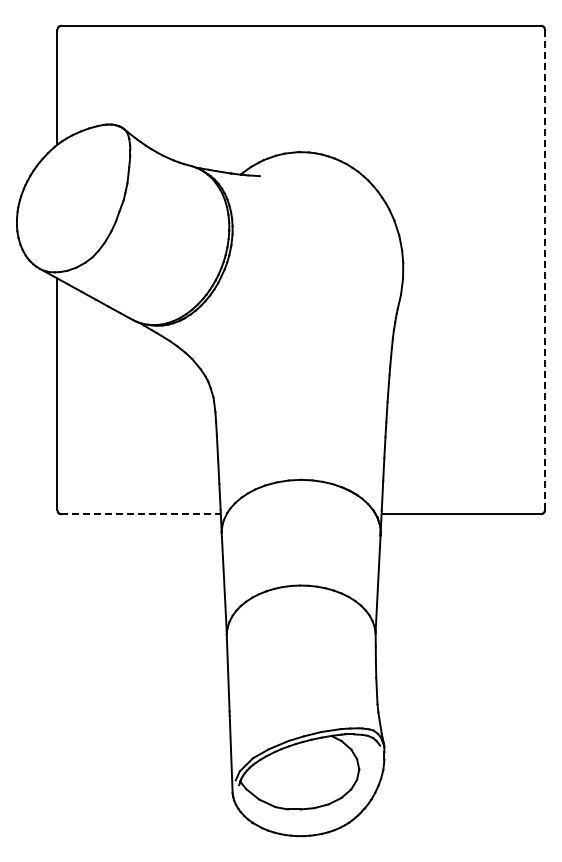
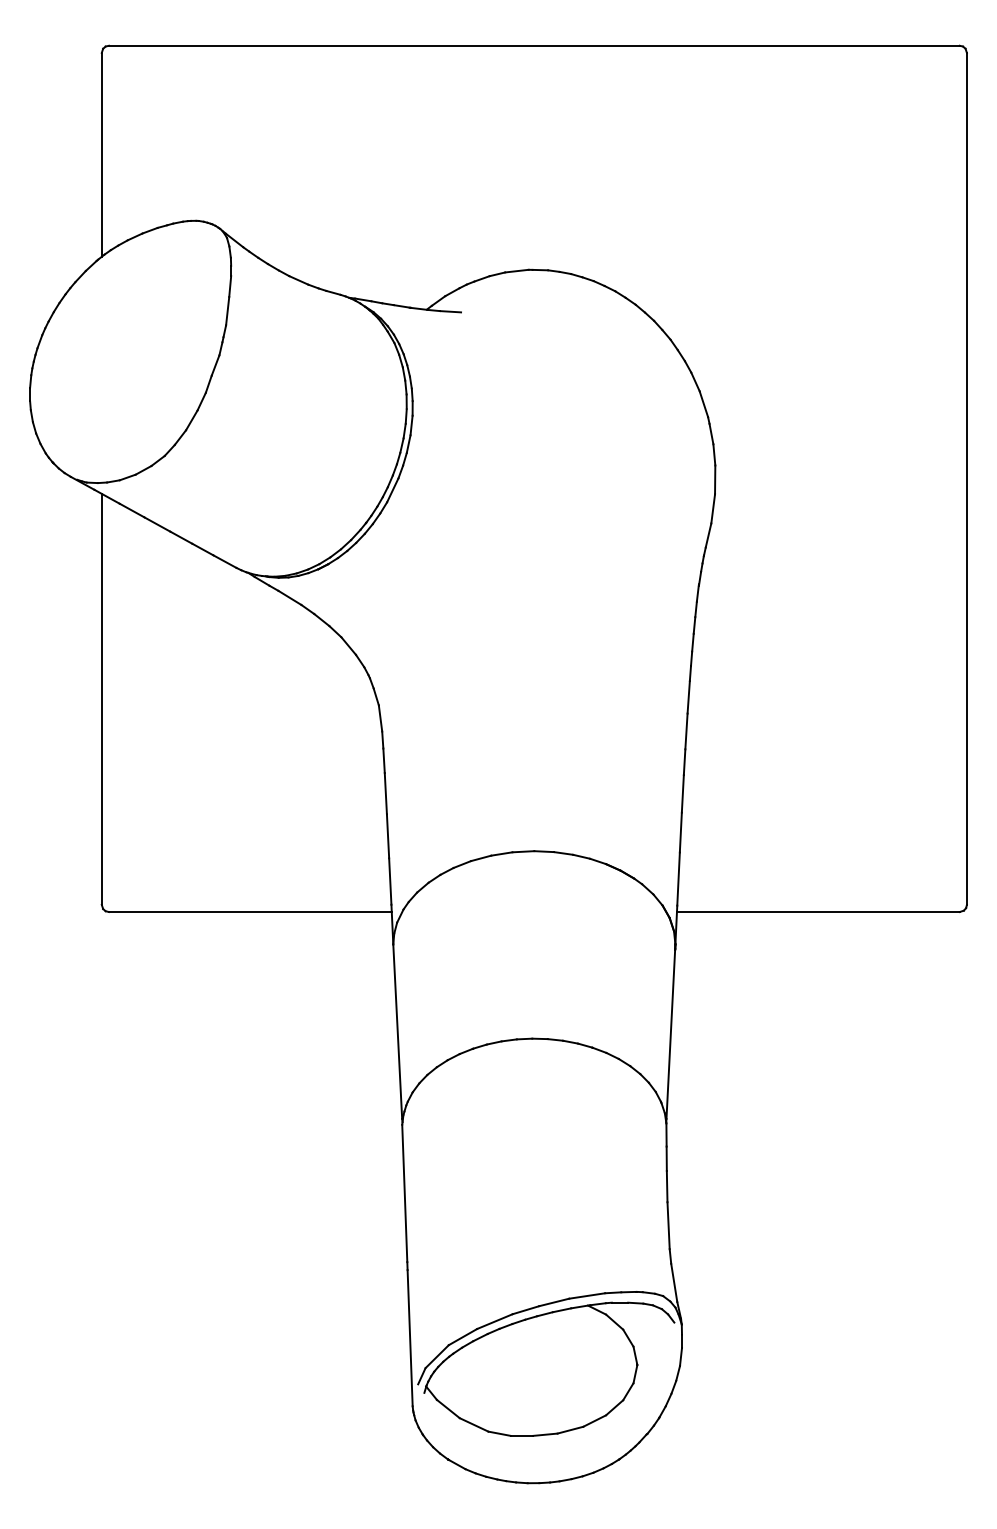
line: (545, 270) -> (967, 479), dashed -> solid
line: (141, 514) -> (251, 912), dashed -> solid

